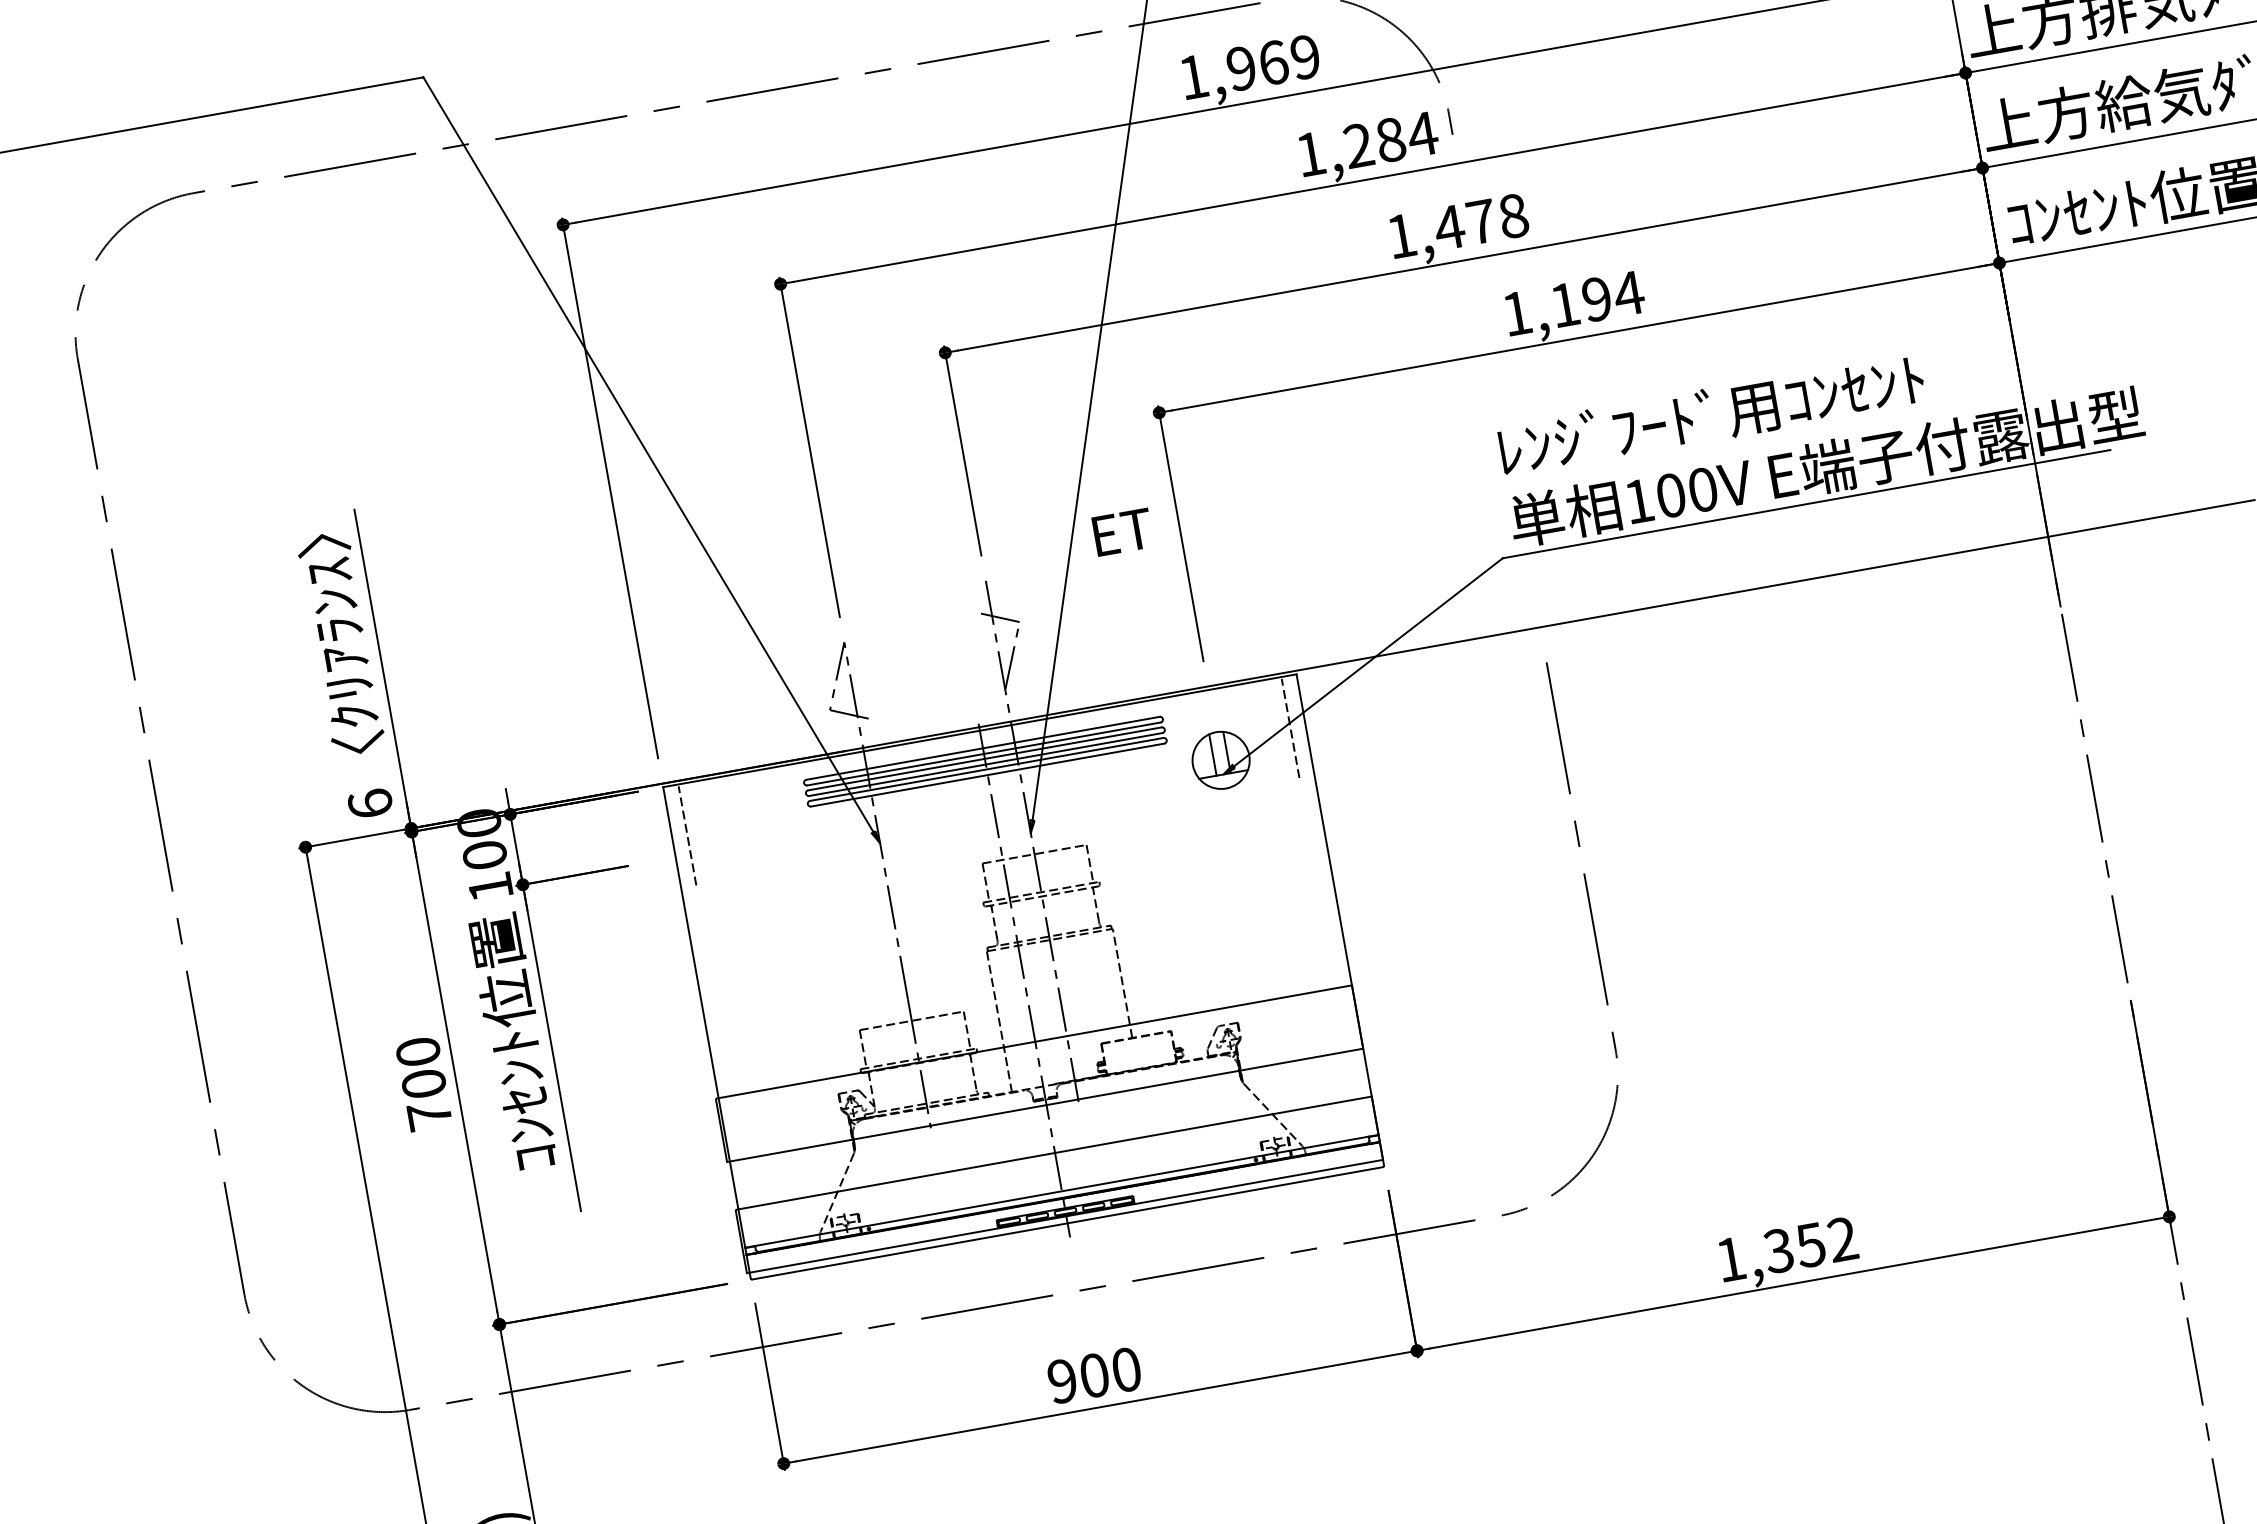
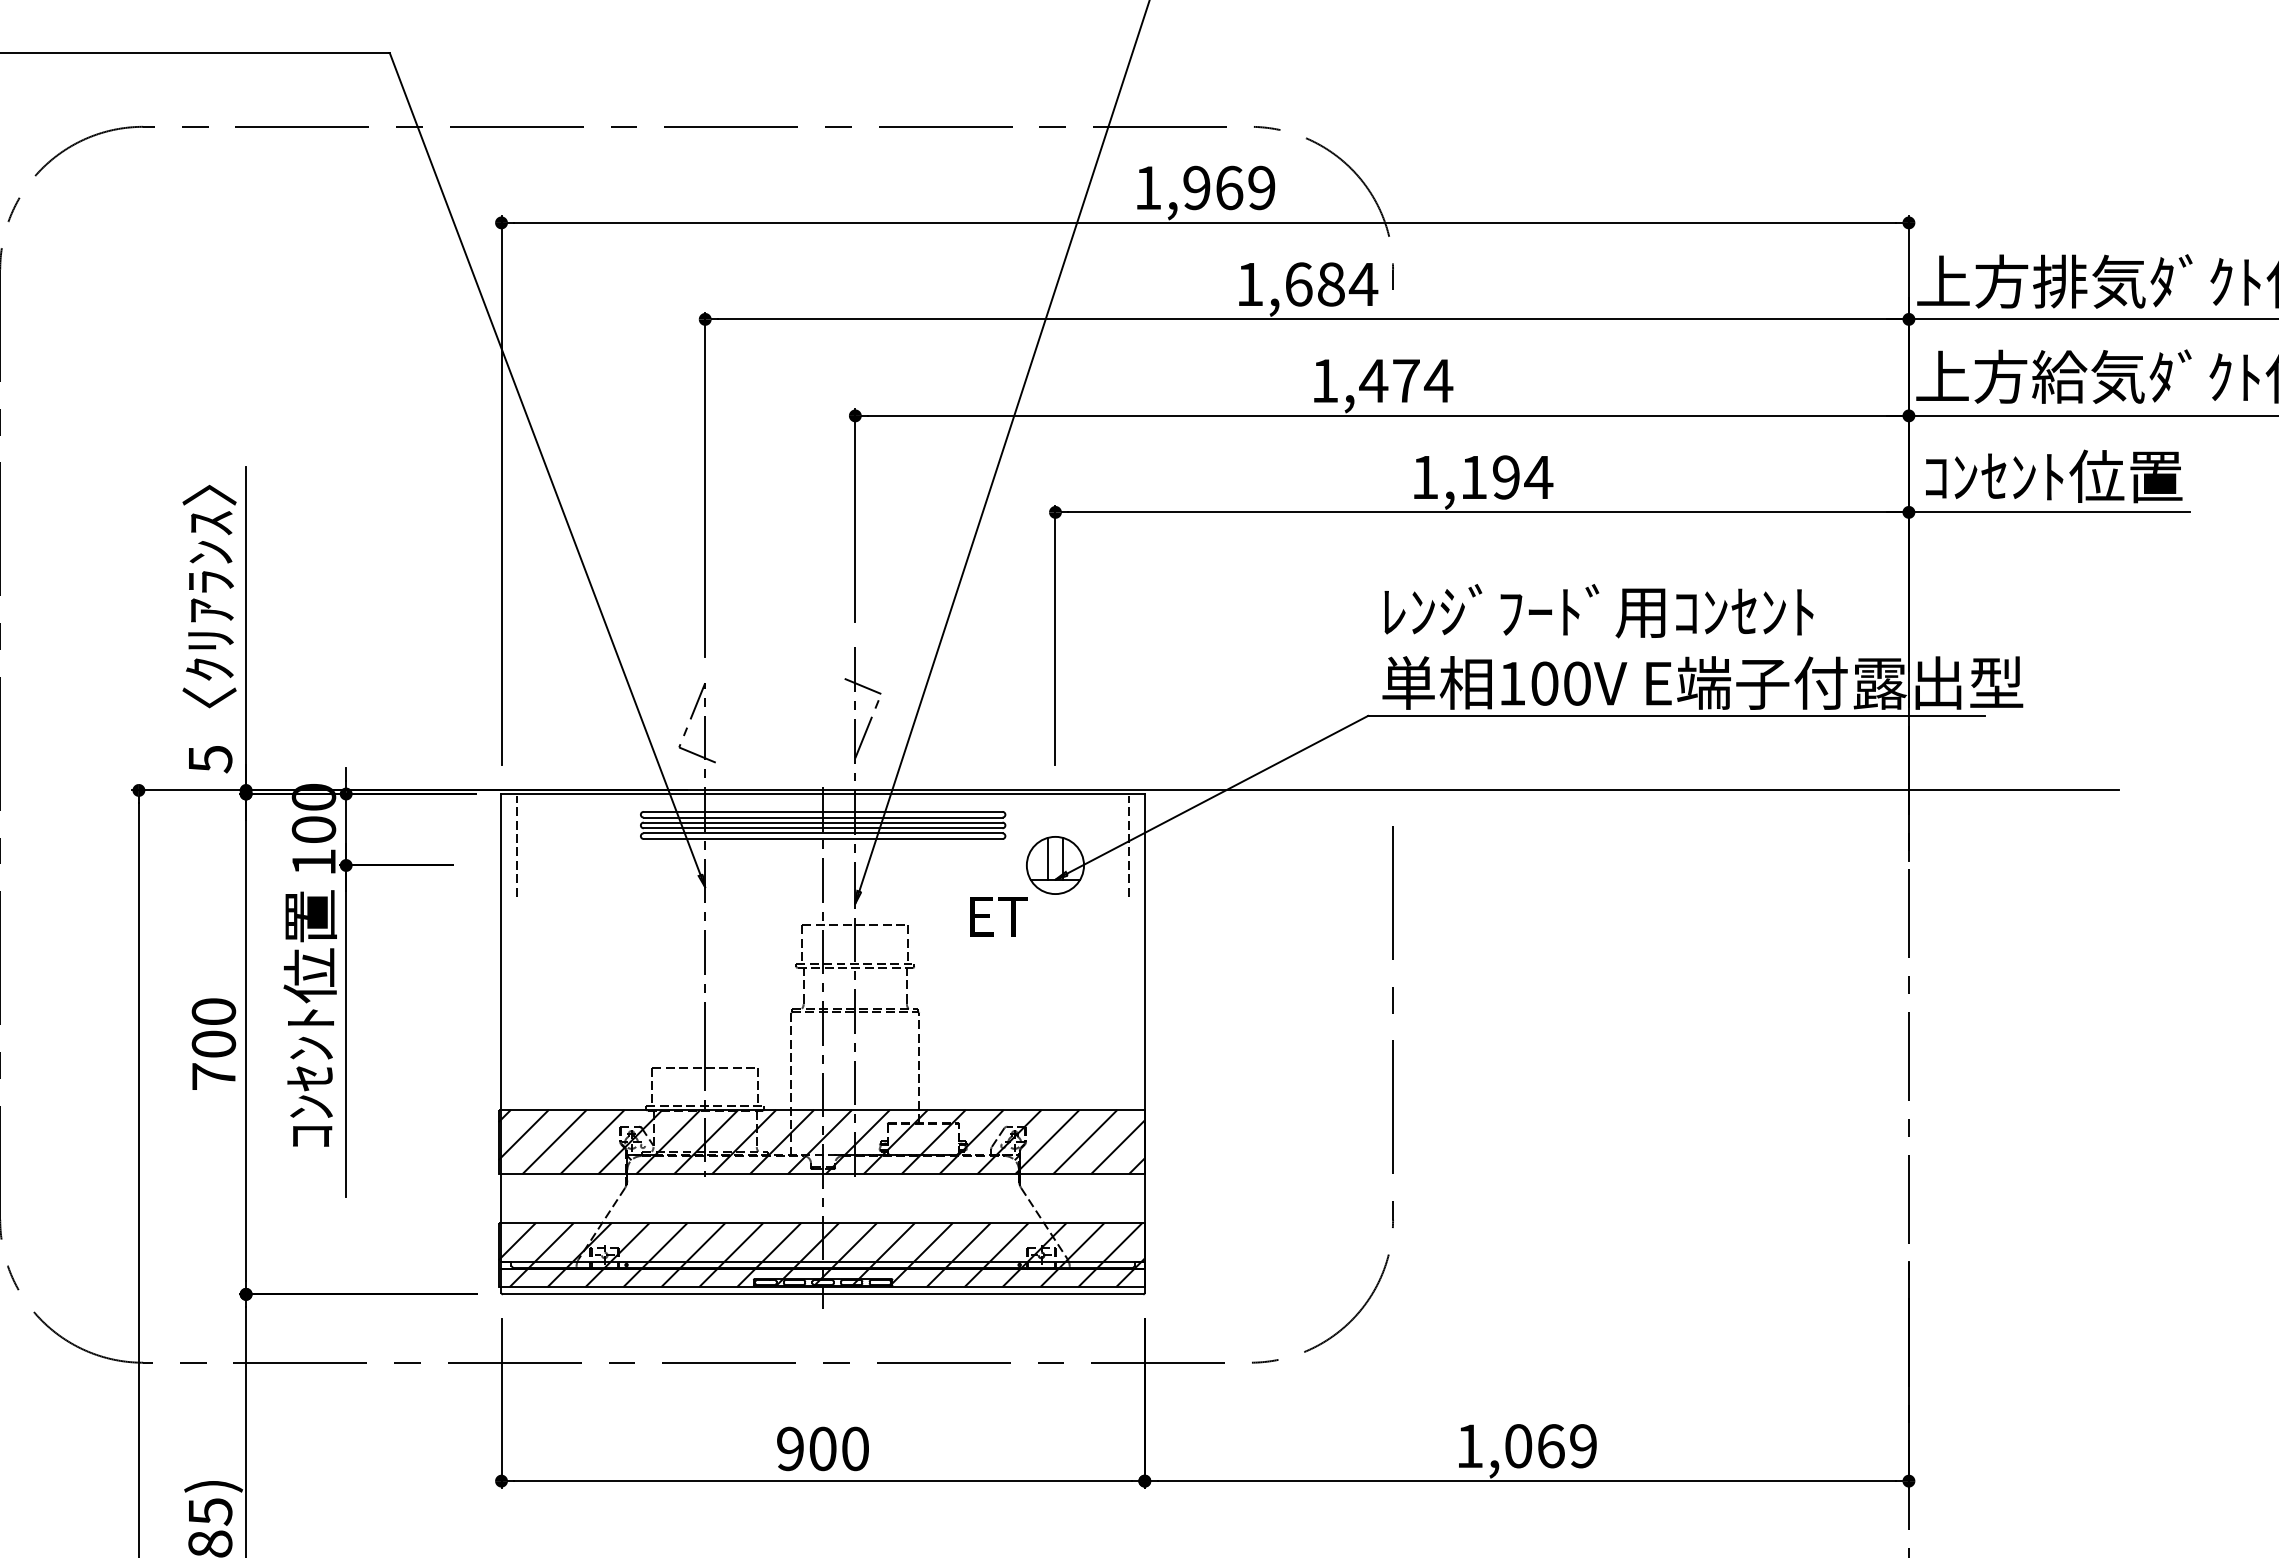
text: (1358, 145) -> (1298, 284), 1,284 -> 1,684
text: (1513, 216) -> (1438, 381), 1,478 -> 1,474
text: (1122, 532) -> (998, 916), moved
text: (370, 804) -> (210, 759), 6 -> 5
hatch: (1039, 1073) -> (821, 1141), added
hatch: (1059, 1184) -> (821, 1254), added
text: (1810, 1245) -> (1550, 1446), 1,352 -> 1,069

